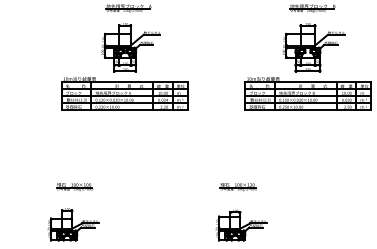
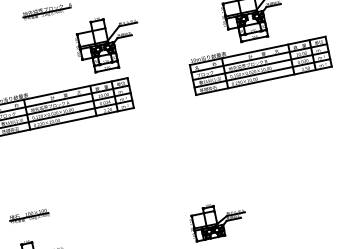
part: (130, 47) -> (107, 43), moved
part: (237, 187) -> (205, 180), removed

